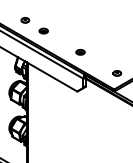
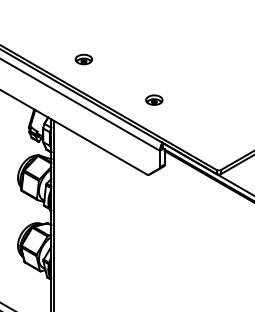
part: (25, 20) -> (48, 39), removed
part: (117, 73) -> (225, 140), removed

